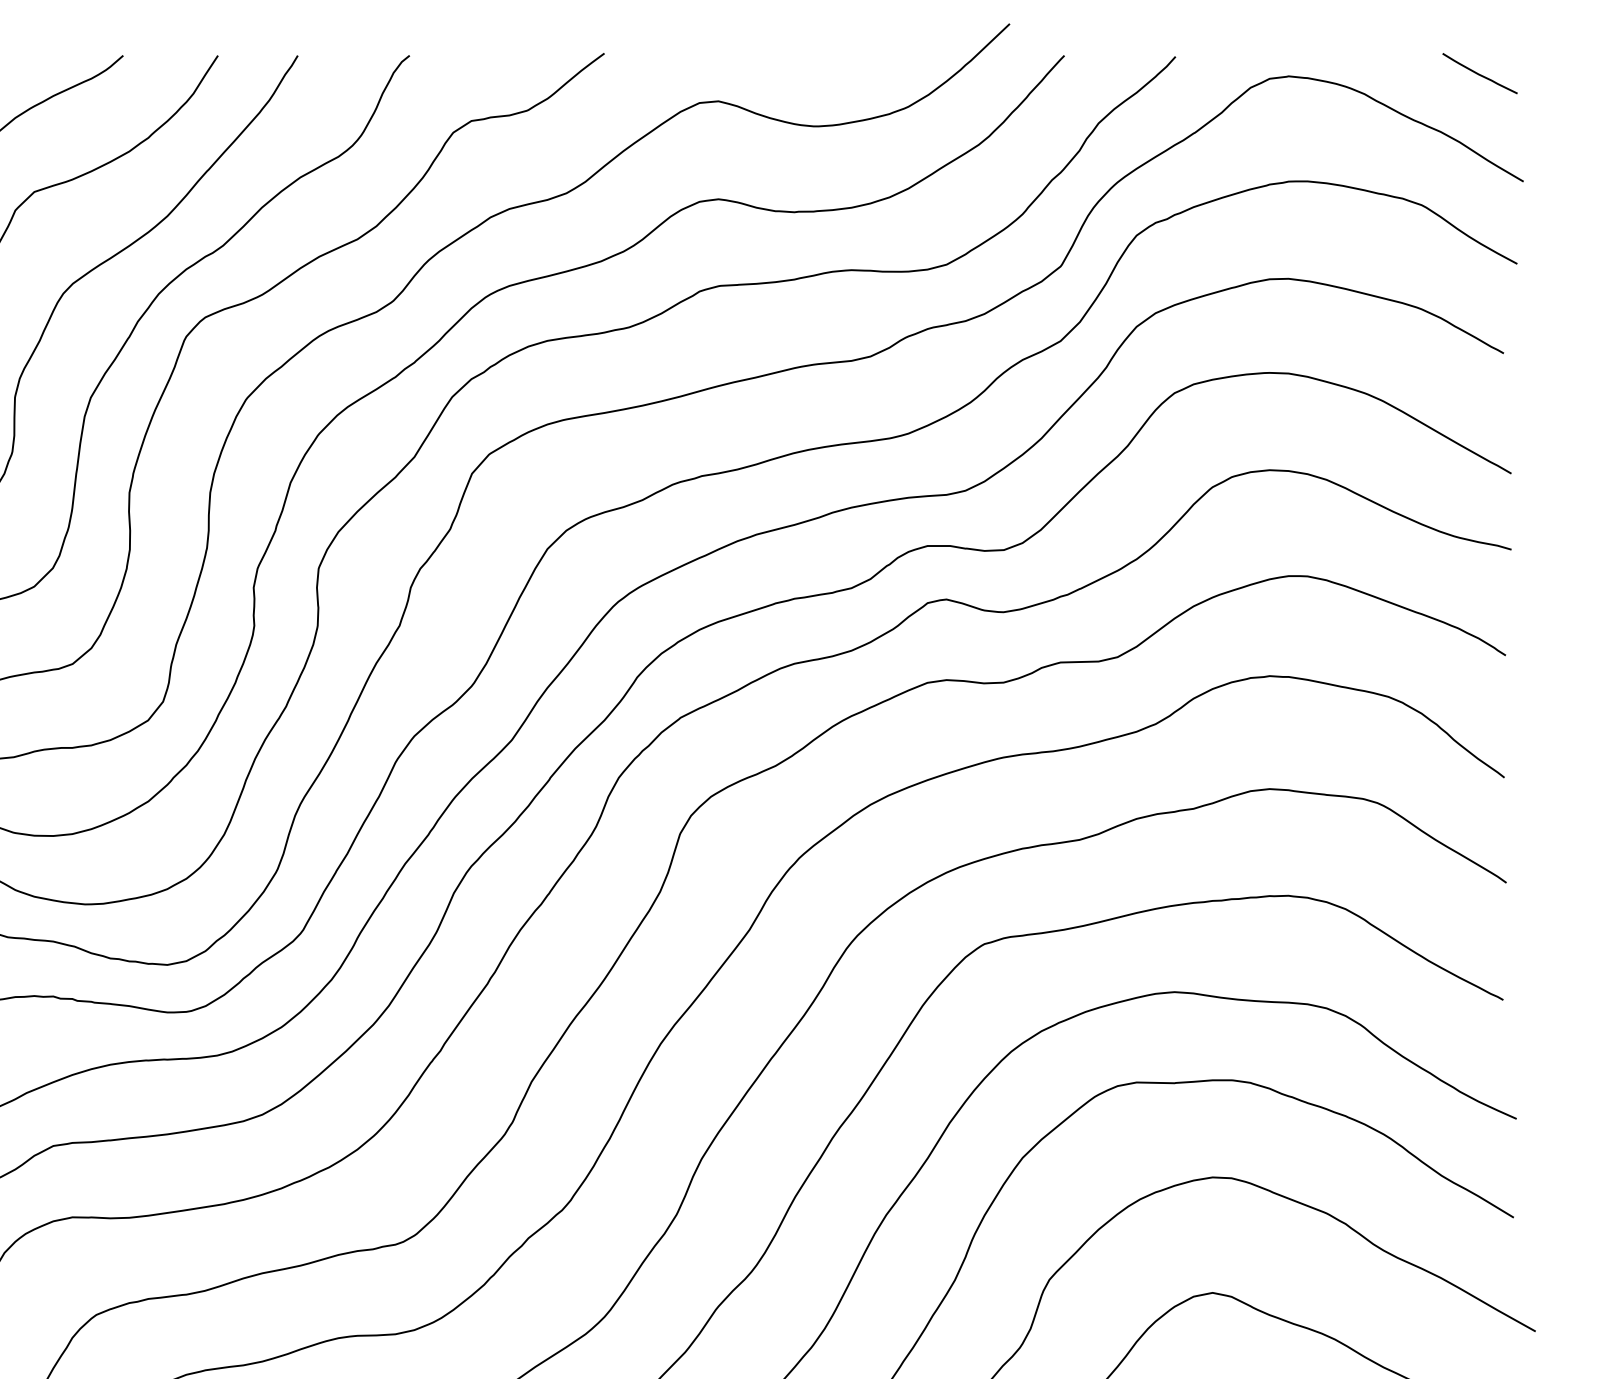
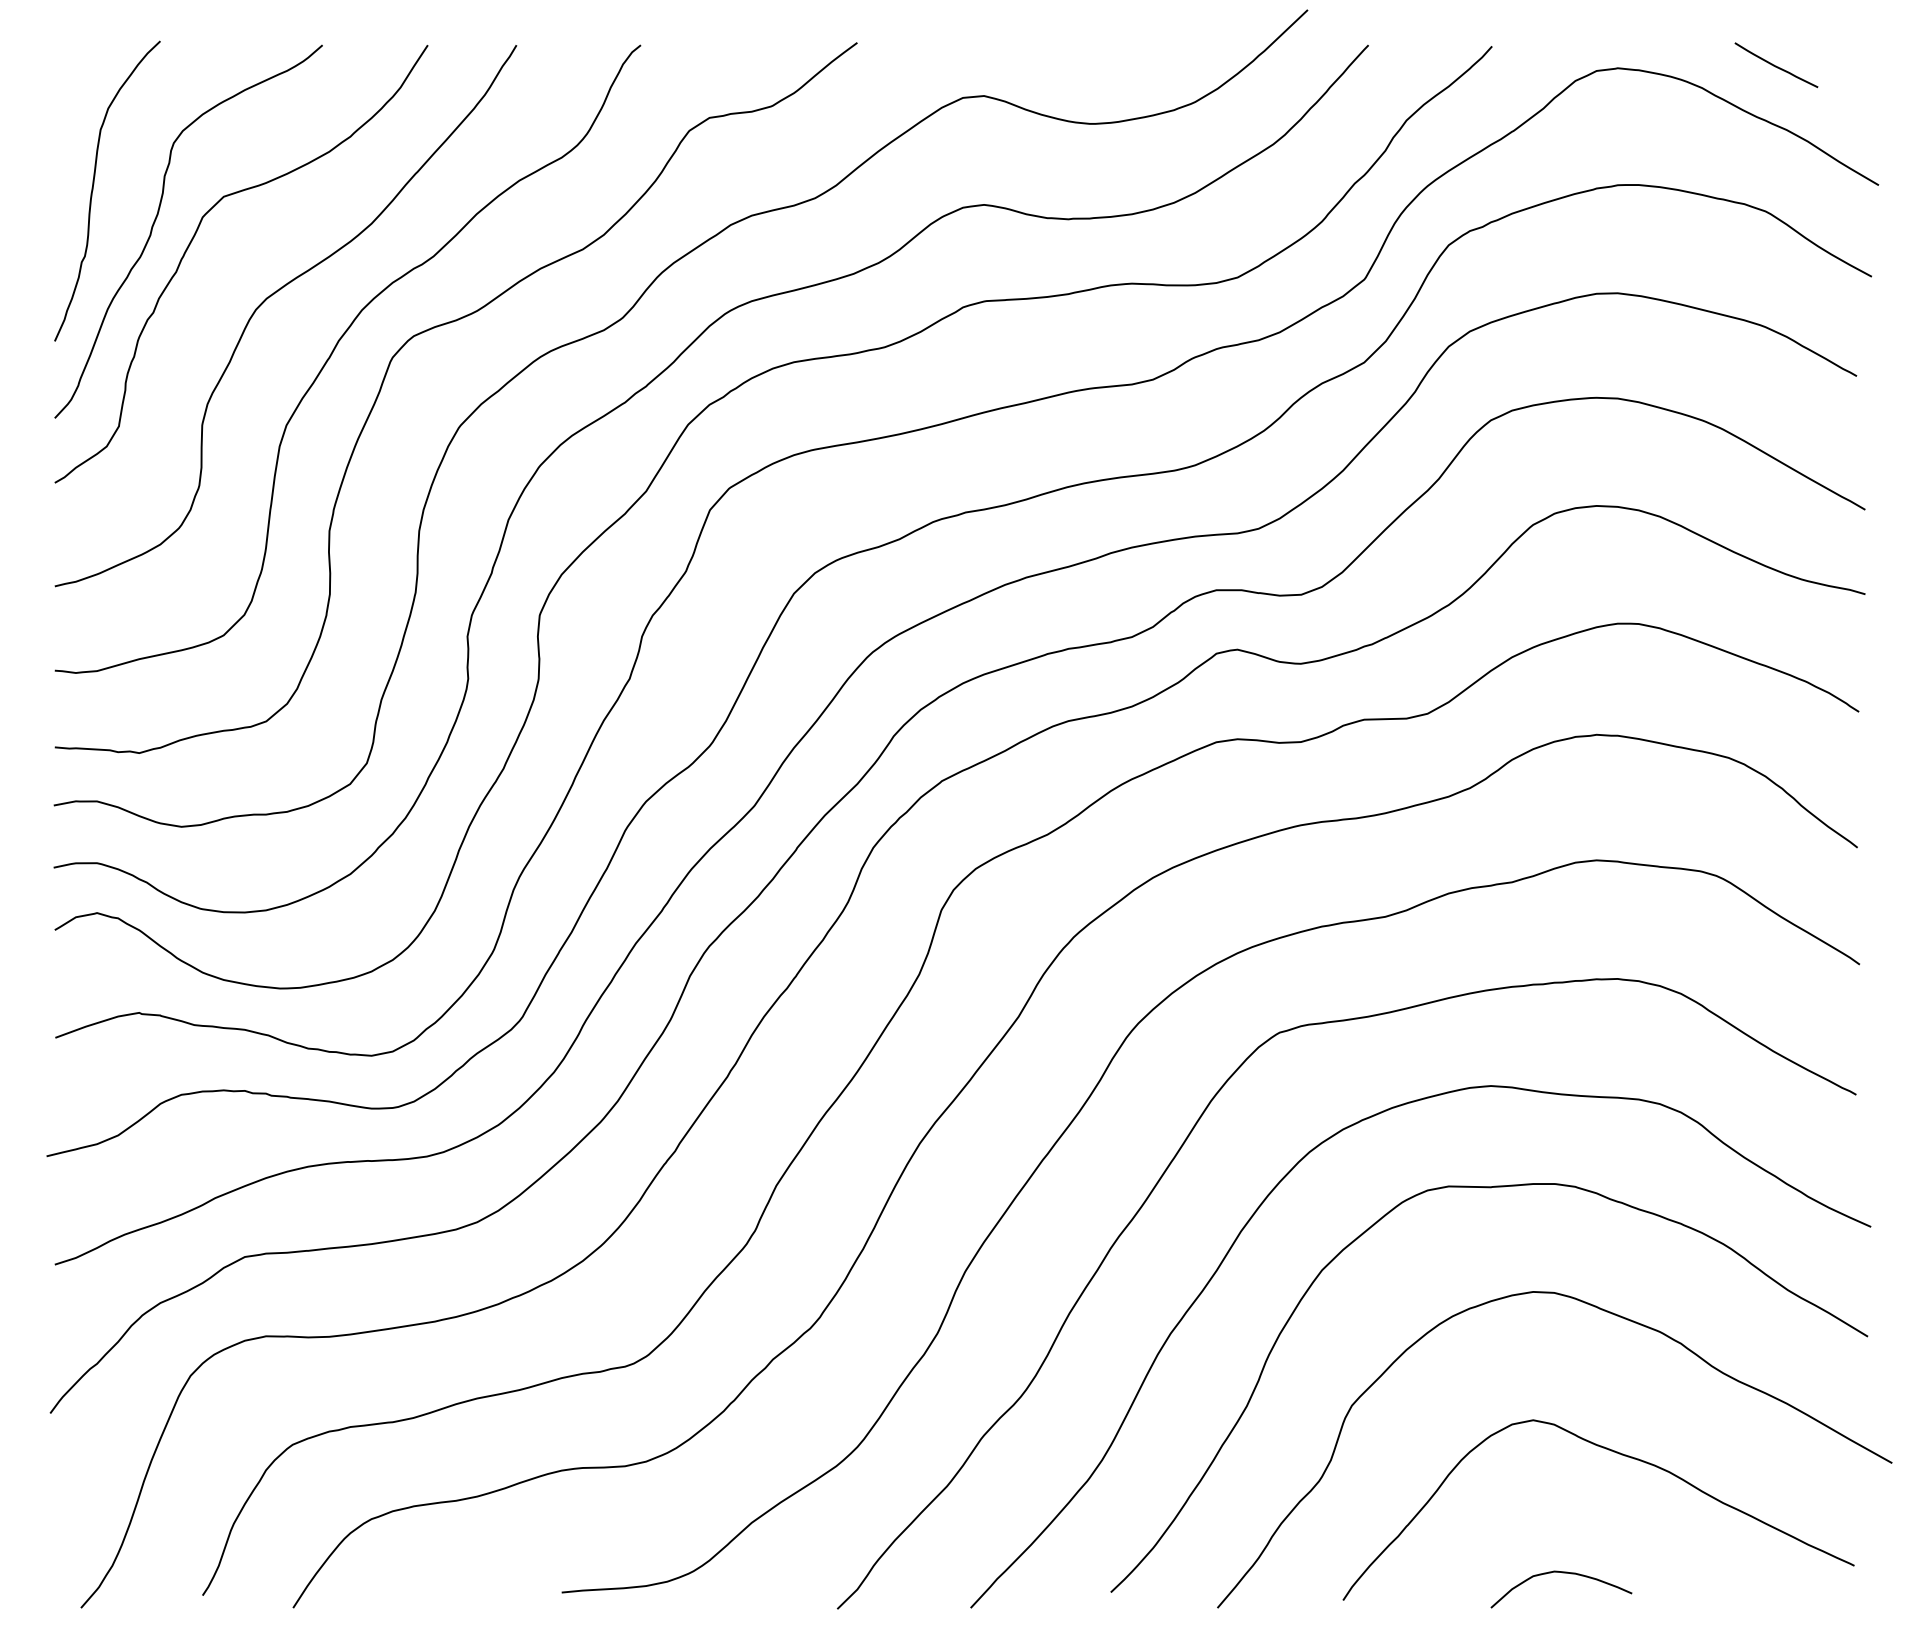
curve: (1480, 73) -> (1776, 65), moved

